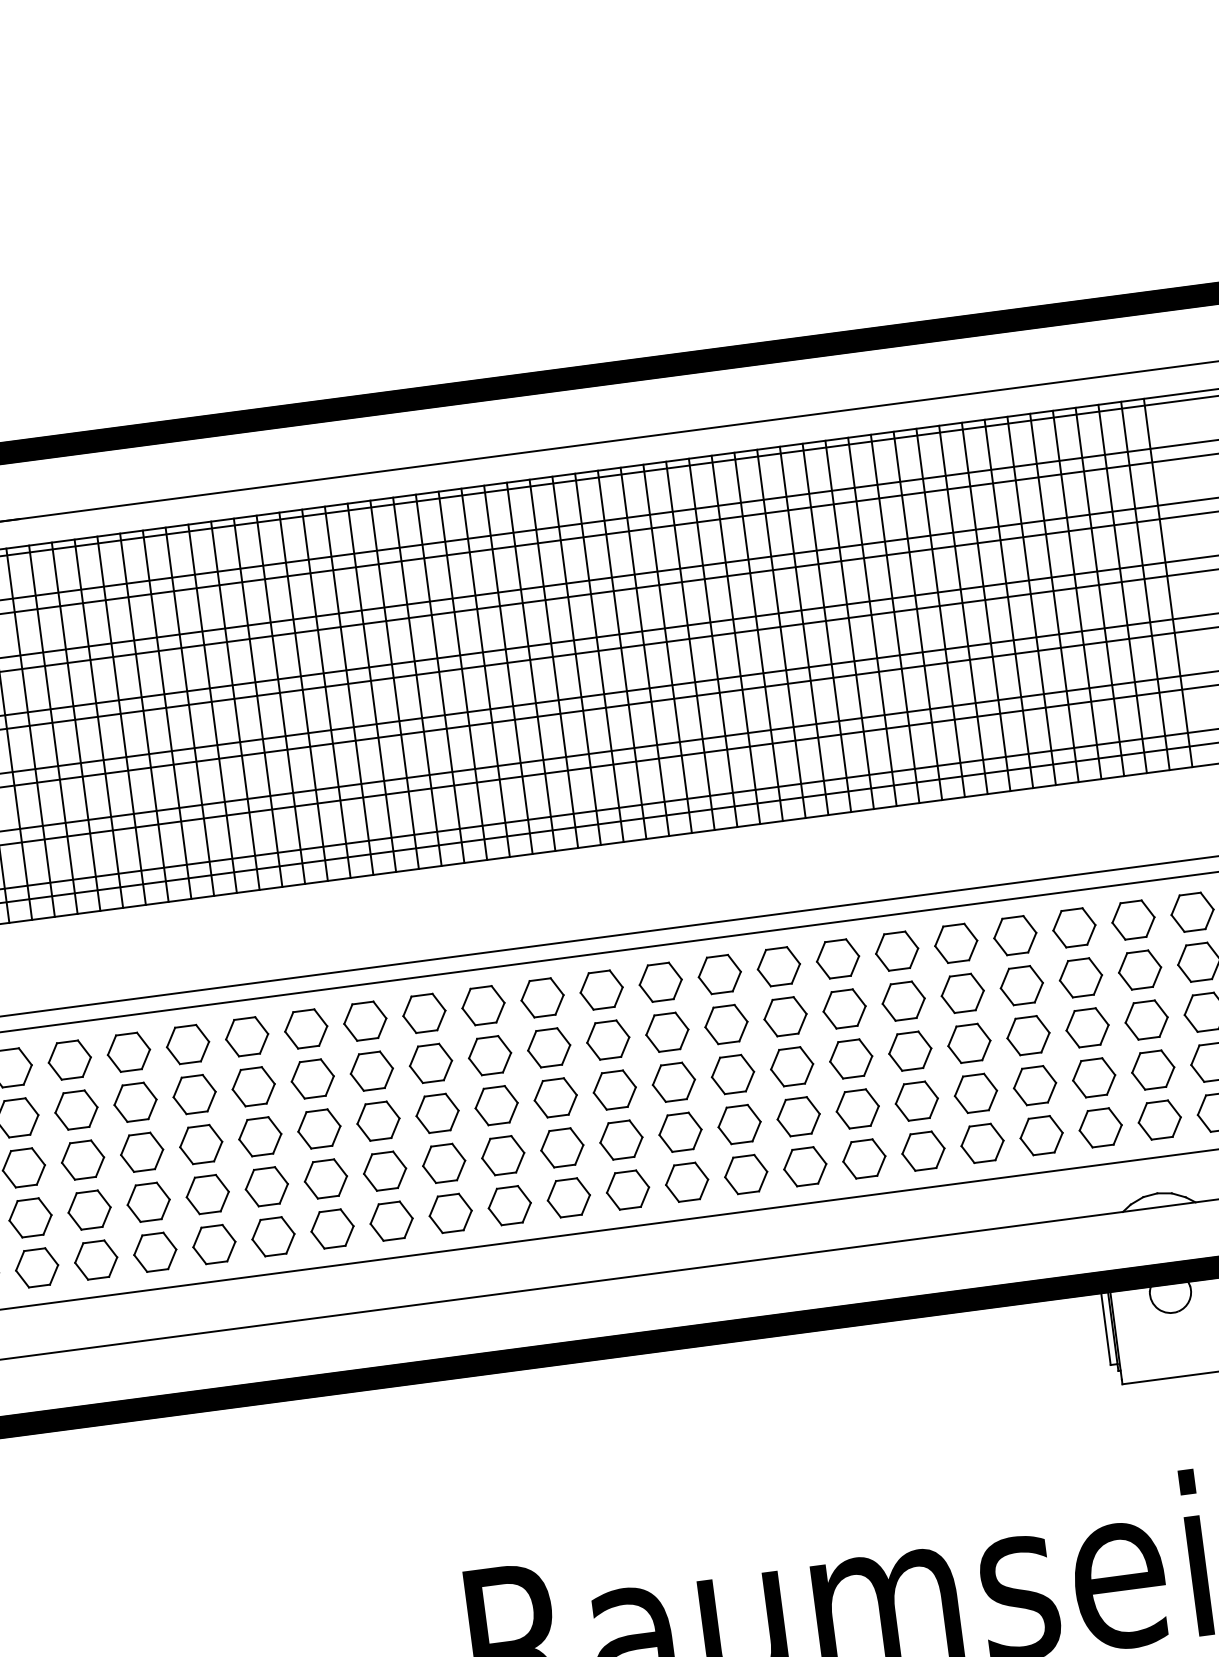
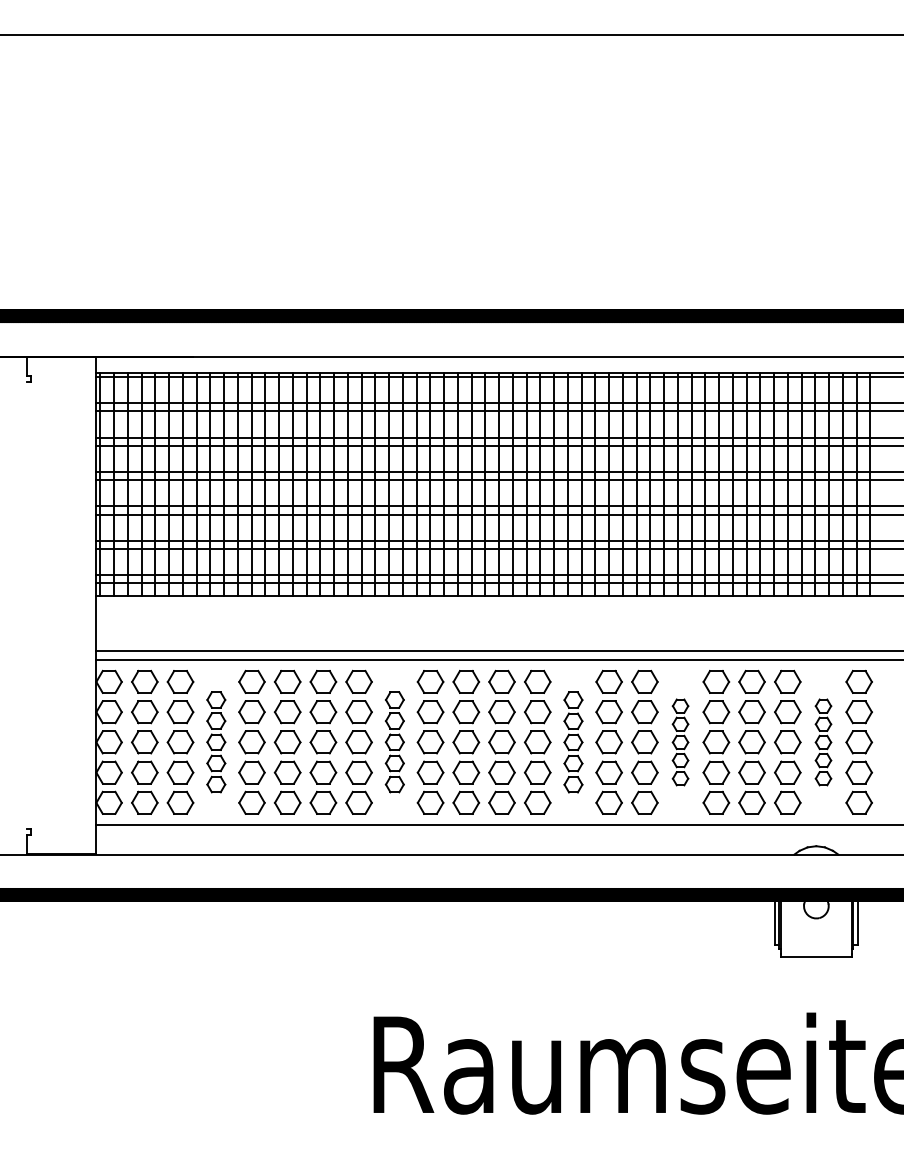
part: (1146, 1020) -> (823, 742), size x0.6
part: (910, 1051) -> (680, 742), size x0.6
part: (733, 1074) -> (573, 742), size x0.7
part: (436, 1111) -> (394, 741), size x0.7
part: (142, 1150) -> (216, 741), size x0.7

